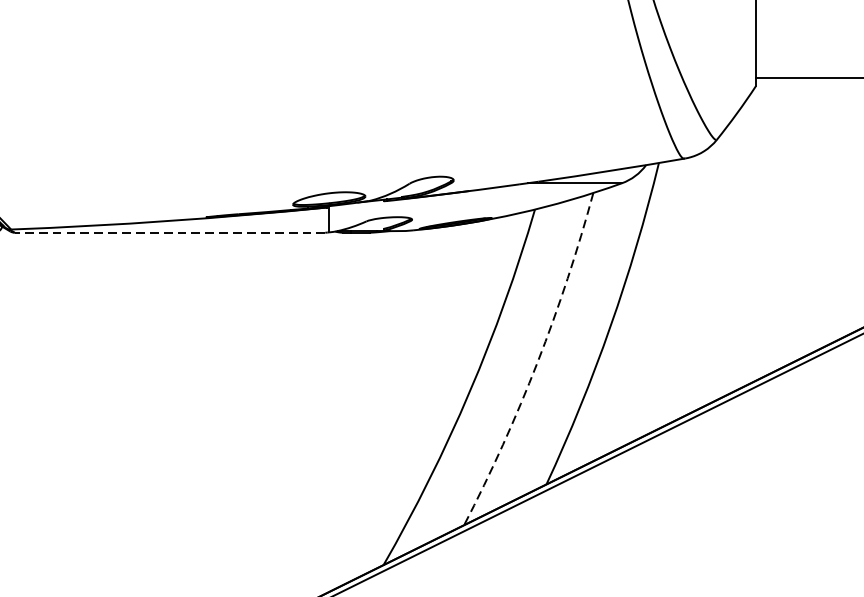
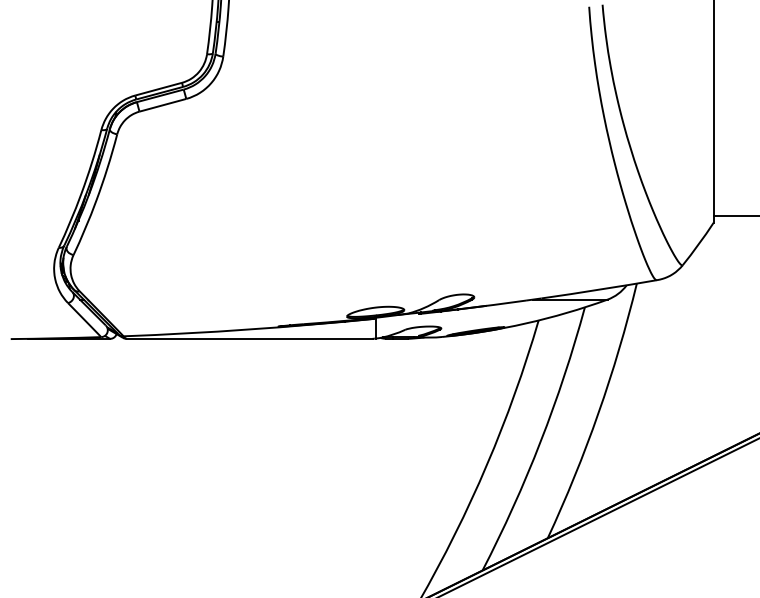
line: (170, 232) -> (249, 338), dashed -> solid
arc: (537, 362) -> (540, 441), dashed -> solid

